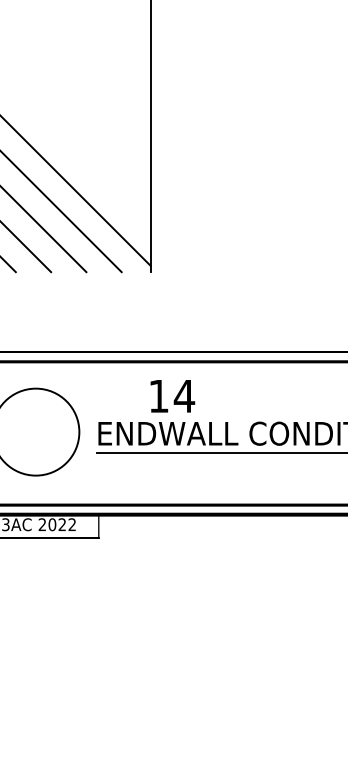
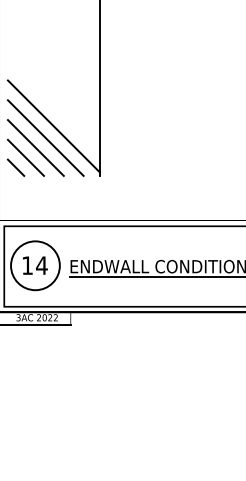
text: (173, 396) -> (35, 265), moved

